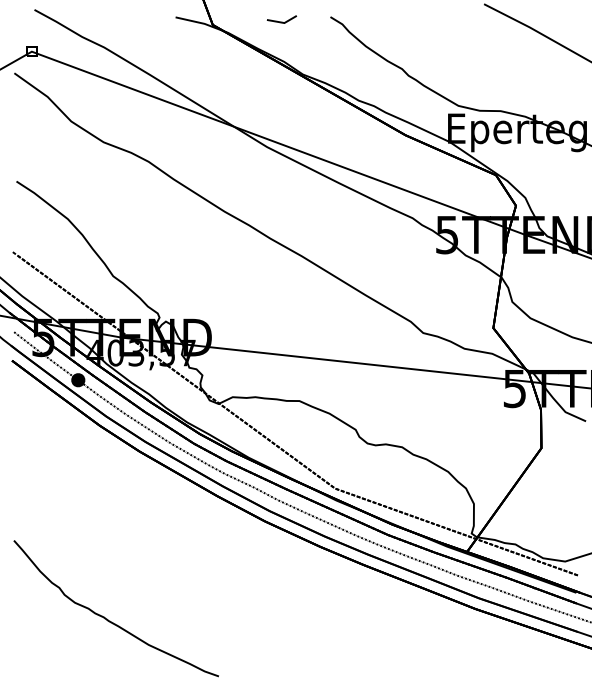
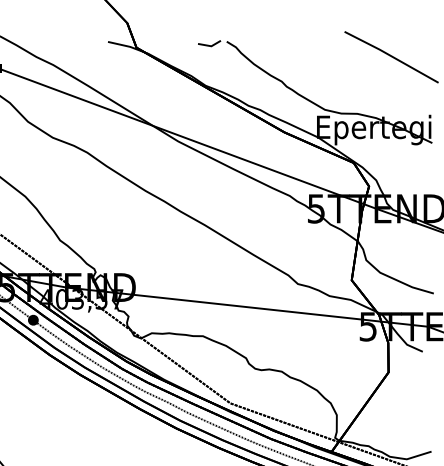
line: (281, 21) -> (209, 45), moved

